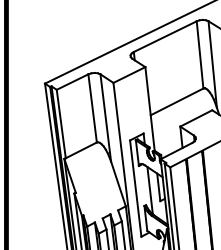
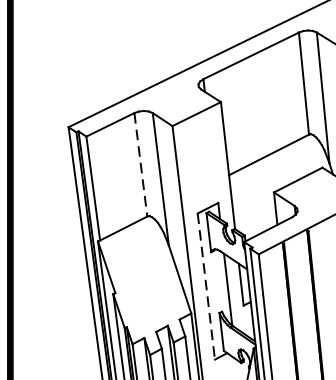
line: (92, 108) -> (140, 164), solid -> dashed
line: (135, 189) -> (205, 287), solid -> dashed

